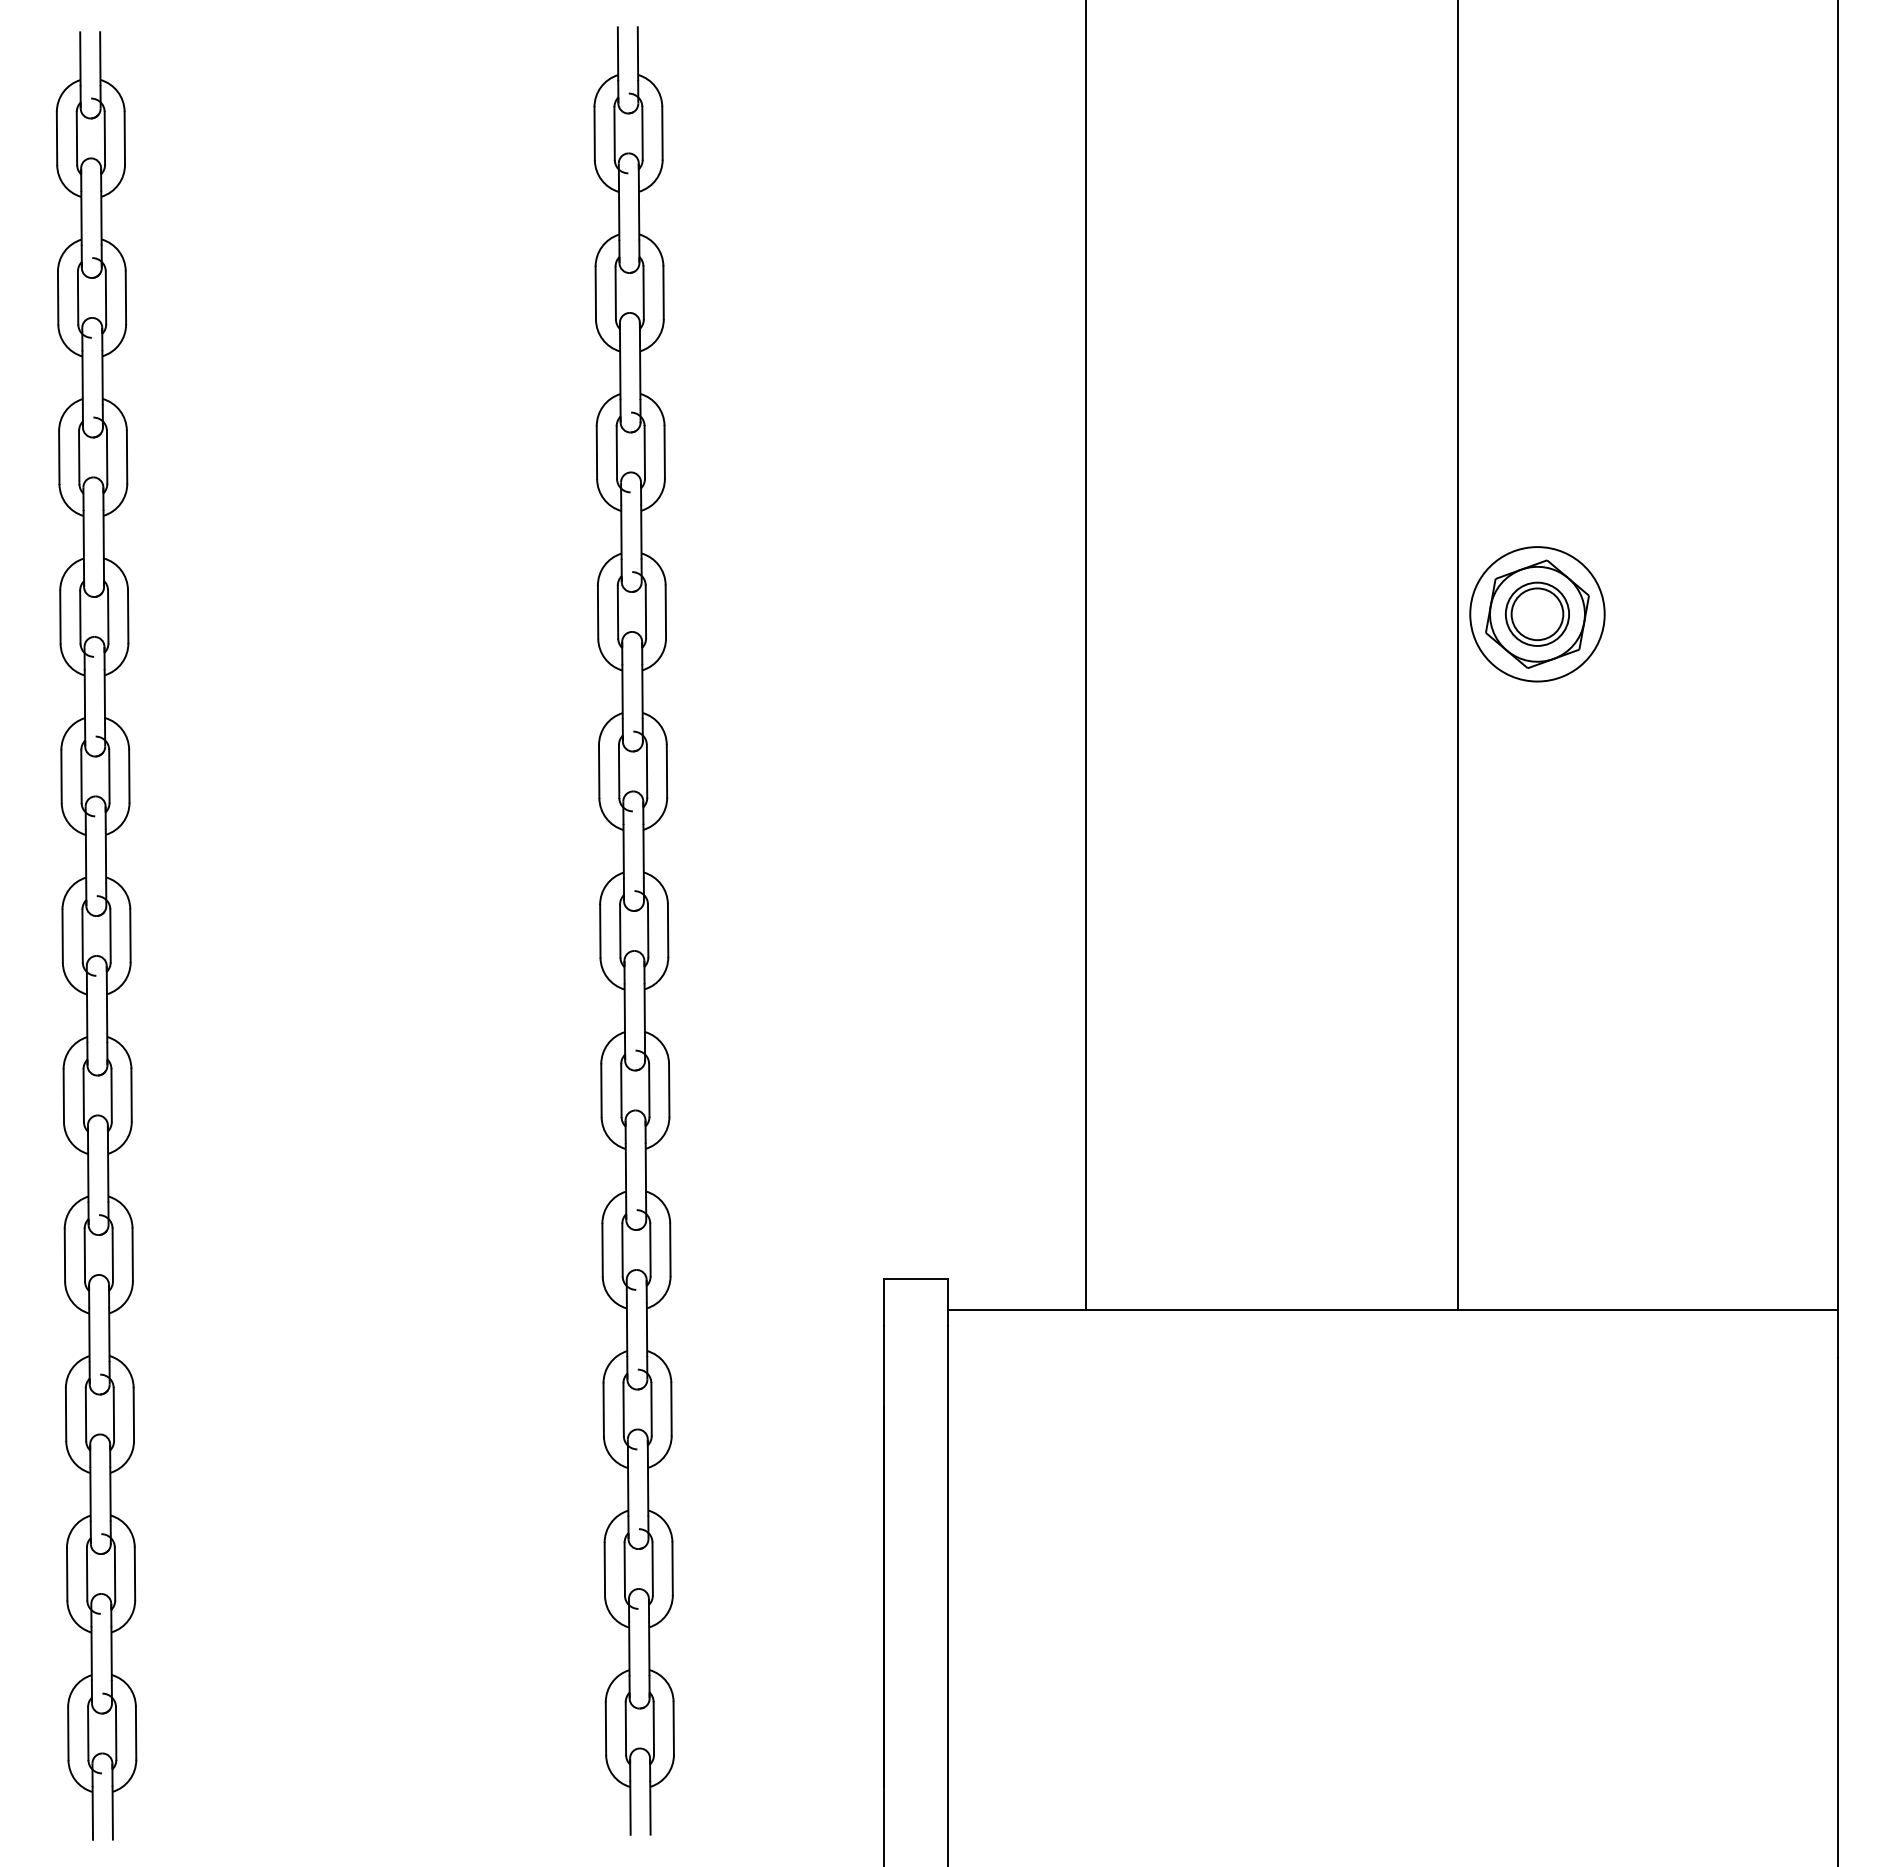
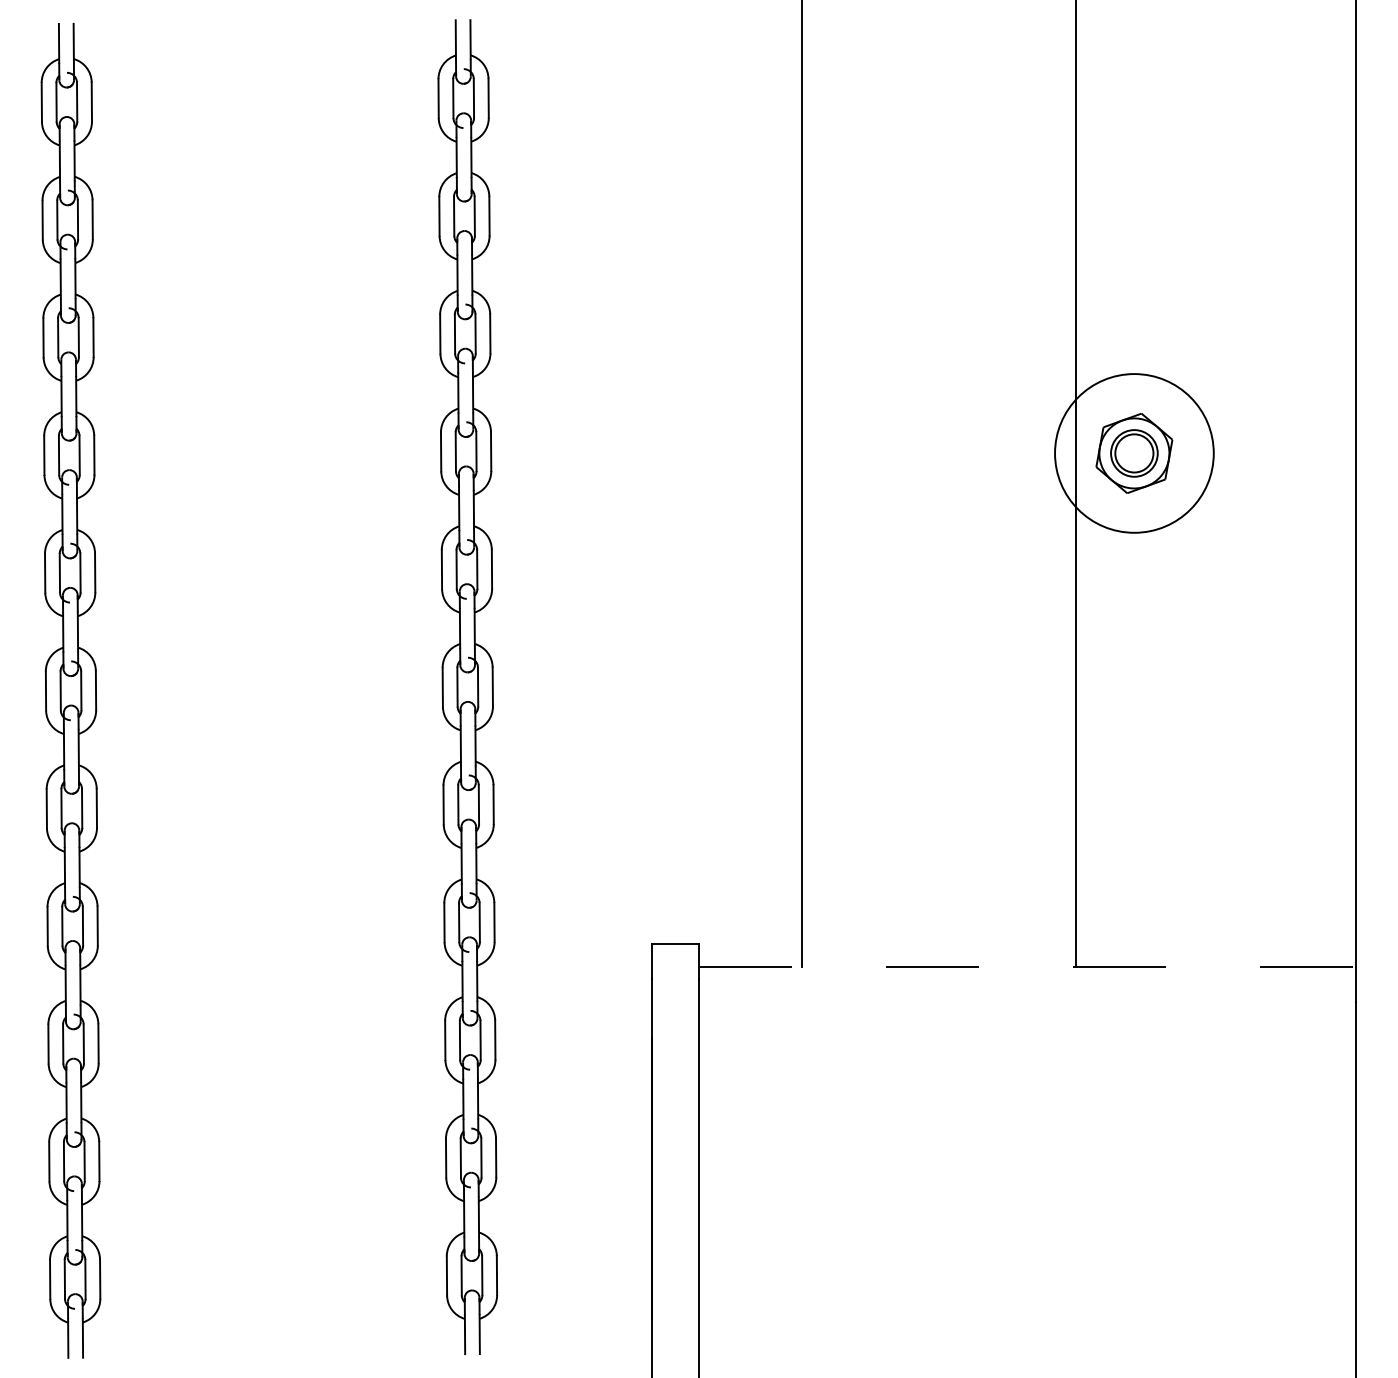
circle: (1537, 614) -> (1134, 453), size x1.6
line: (1393, 1310) -> (1028, 967), solid -> dashed

